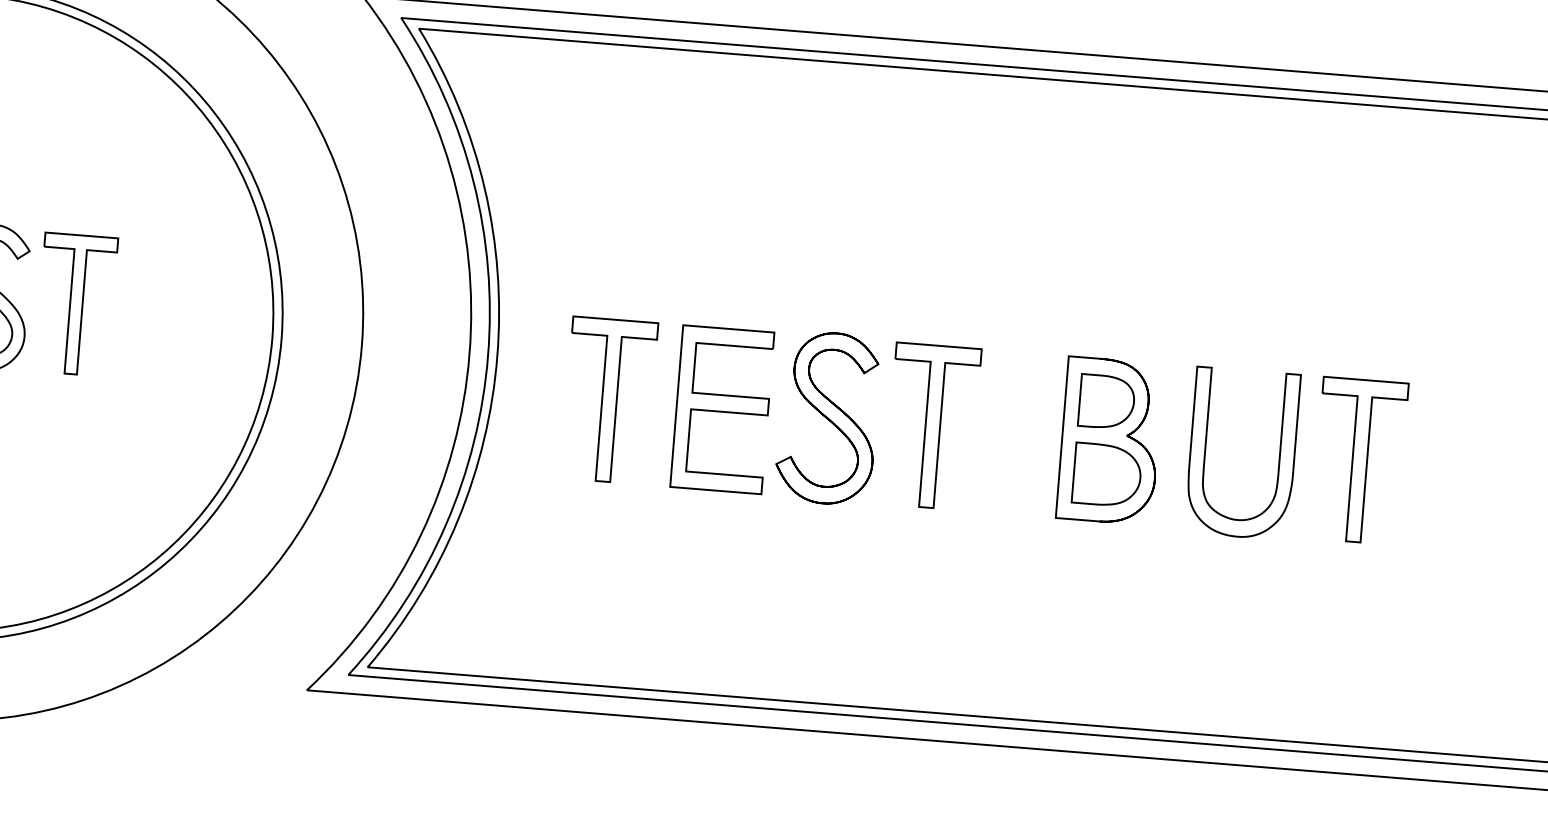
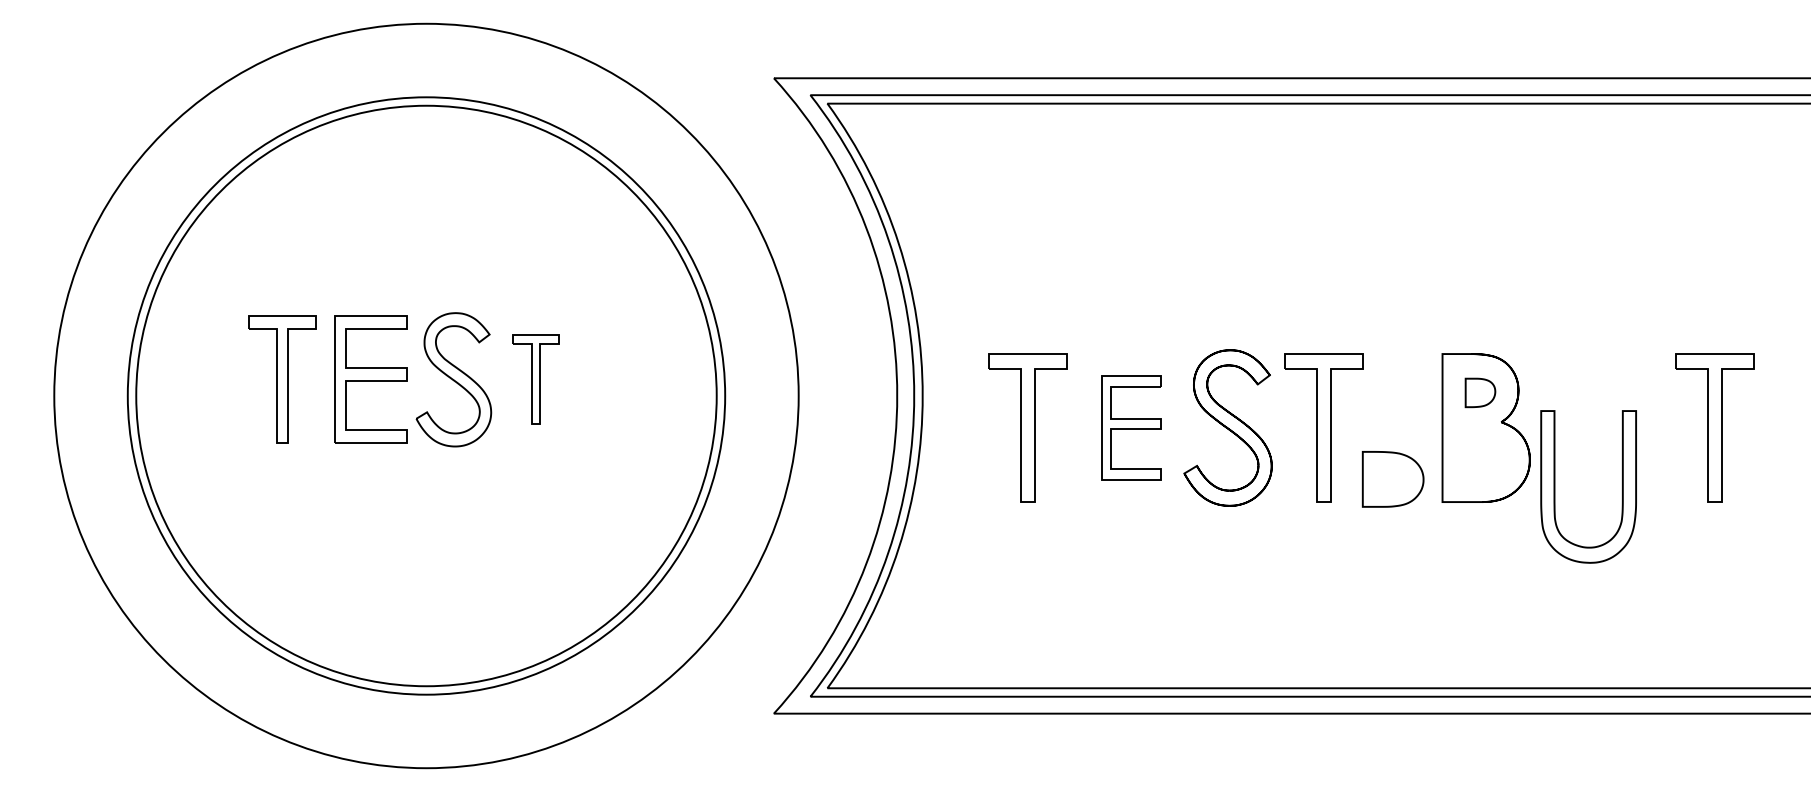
part: (75, 304) -> (535, 379), size x0.7
part: (1106, 401) -> (1480, 392), size x0.6
part: (722, 409) -> (1131, 427), size x0.7
part: (1206, 450) -> (1555, 486), moved
part: (1106, 475) -> (1392, 479), moved

